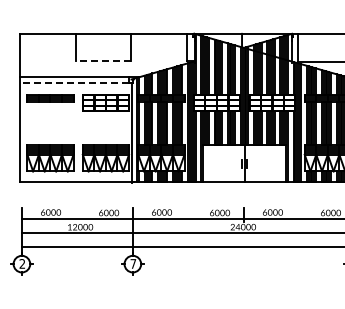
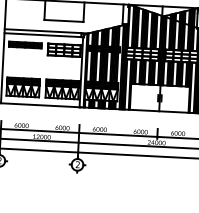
line: (103, 61) -> (64, 21), dashed -> solid
line: (74, 83) -> (42, 35), dashed -> solid
text: (133, 263) -> (78, 164), 7 -> 2

